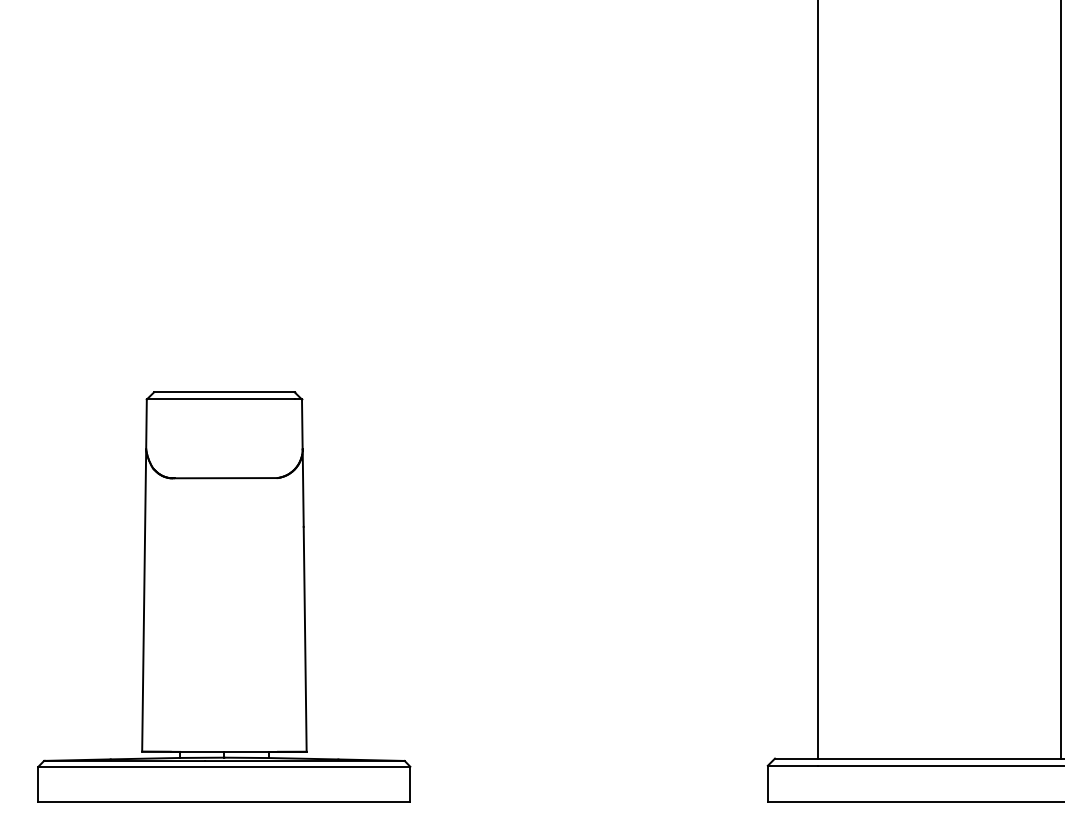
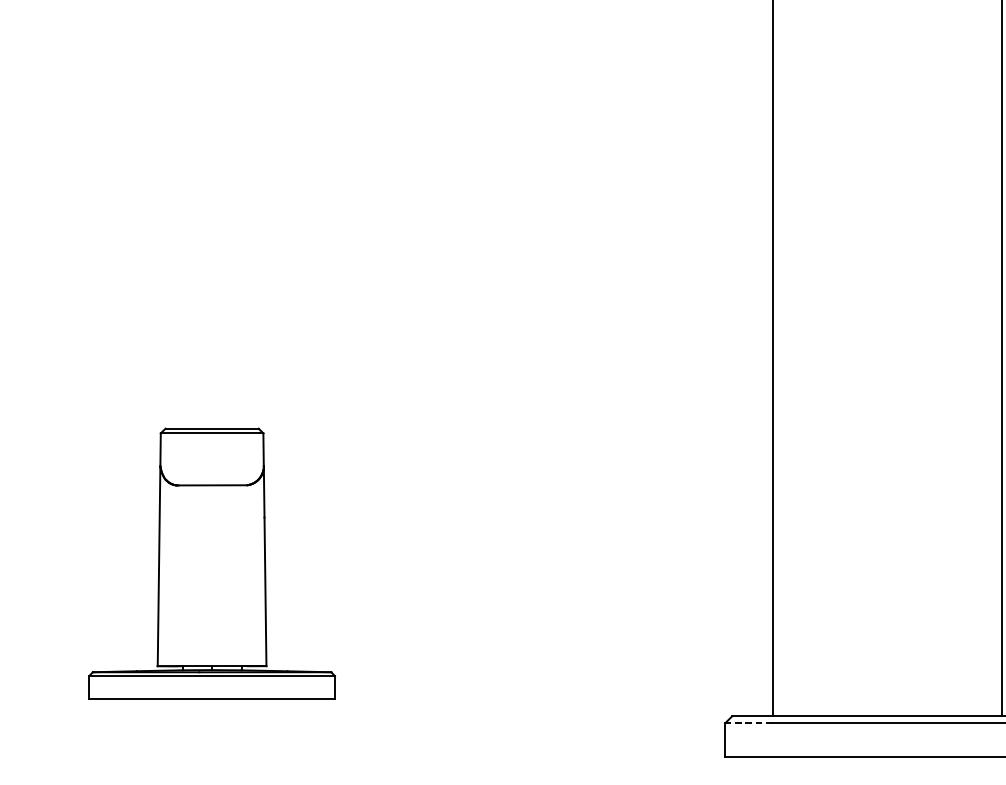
part: (224, 596) -> (212, 563), size x0.7
line: (792, 765) -> (748, 723), solid -> dashed

